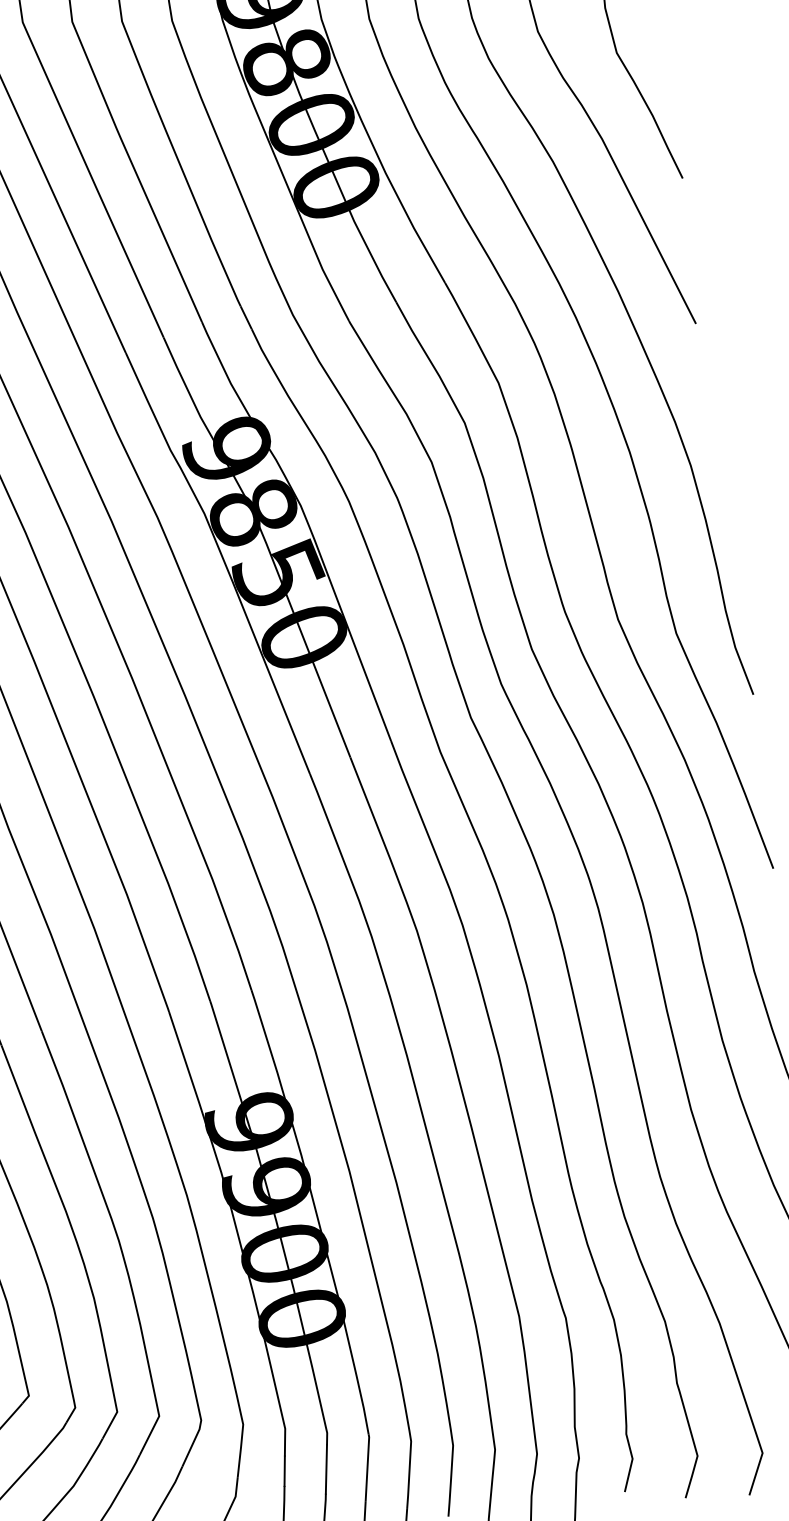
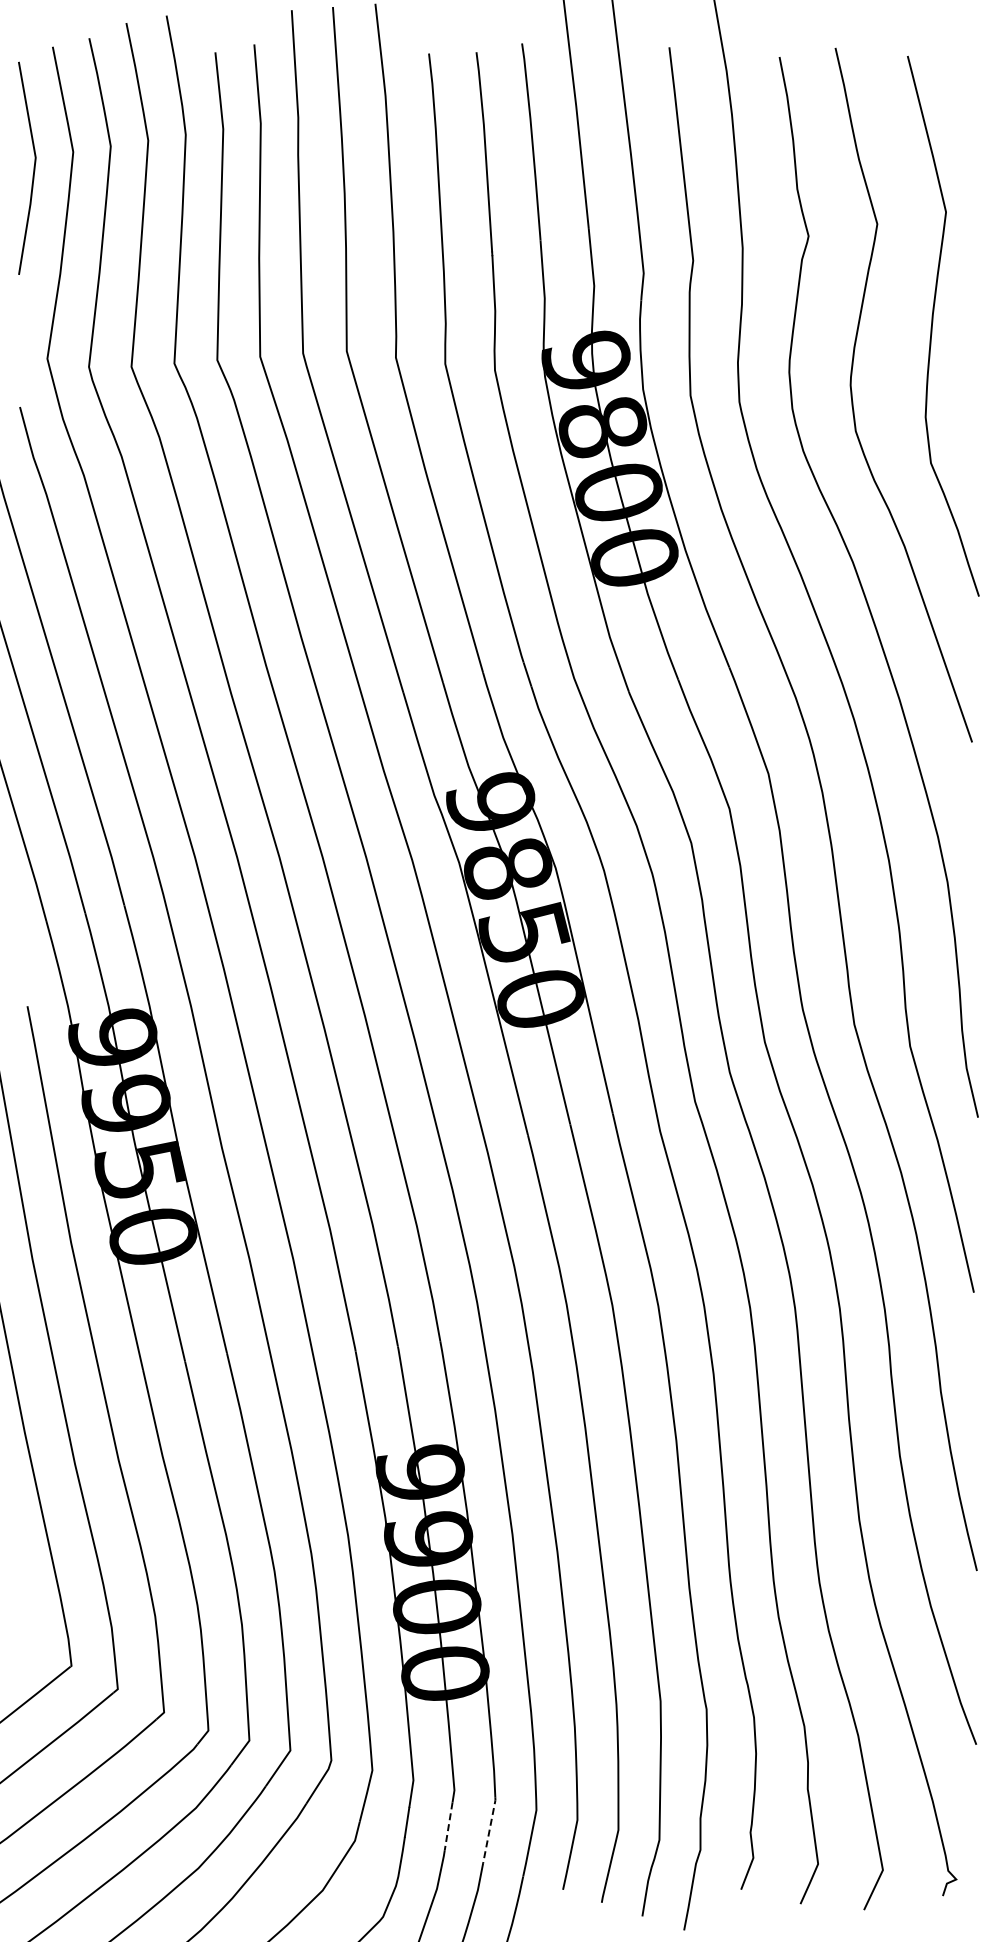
line: (367, 1466) -> (489, 1829), solid -> dashed
line: (326, 1469) -> (448, 1826), solid -> dashed

